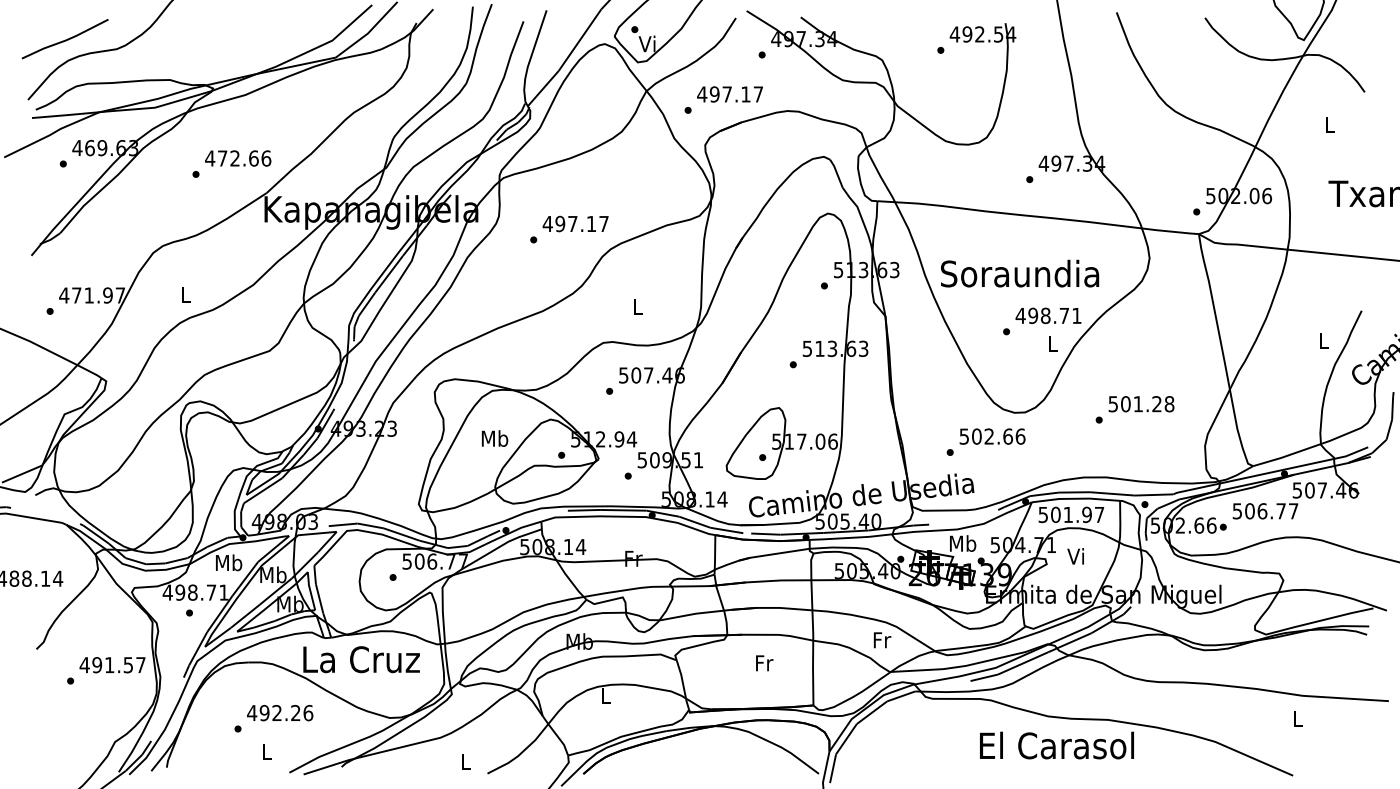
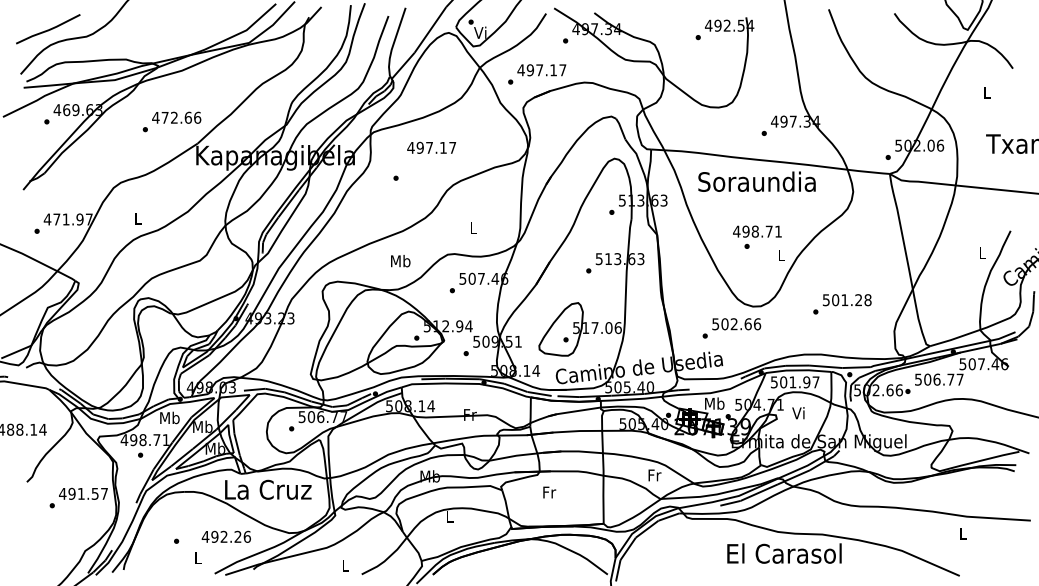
text: (575, 223) -> (431, 147), moved
text: (1020, 273) -> (757, 181), moved
text: (1048, 315) -> (757, 231), moved
text: (494, 438) -> (400, 261), moved
text: (764, 663) -> (549, 492), moved
text: (280, 713) -> (226, 537), moved

